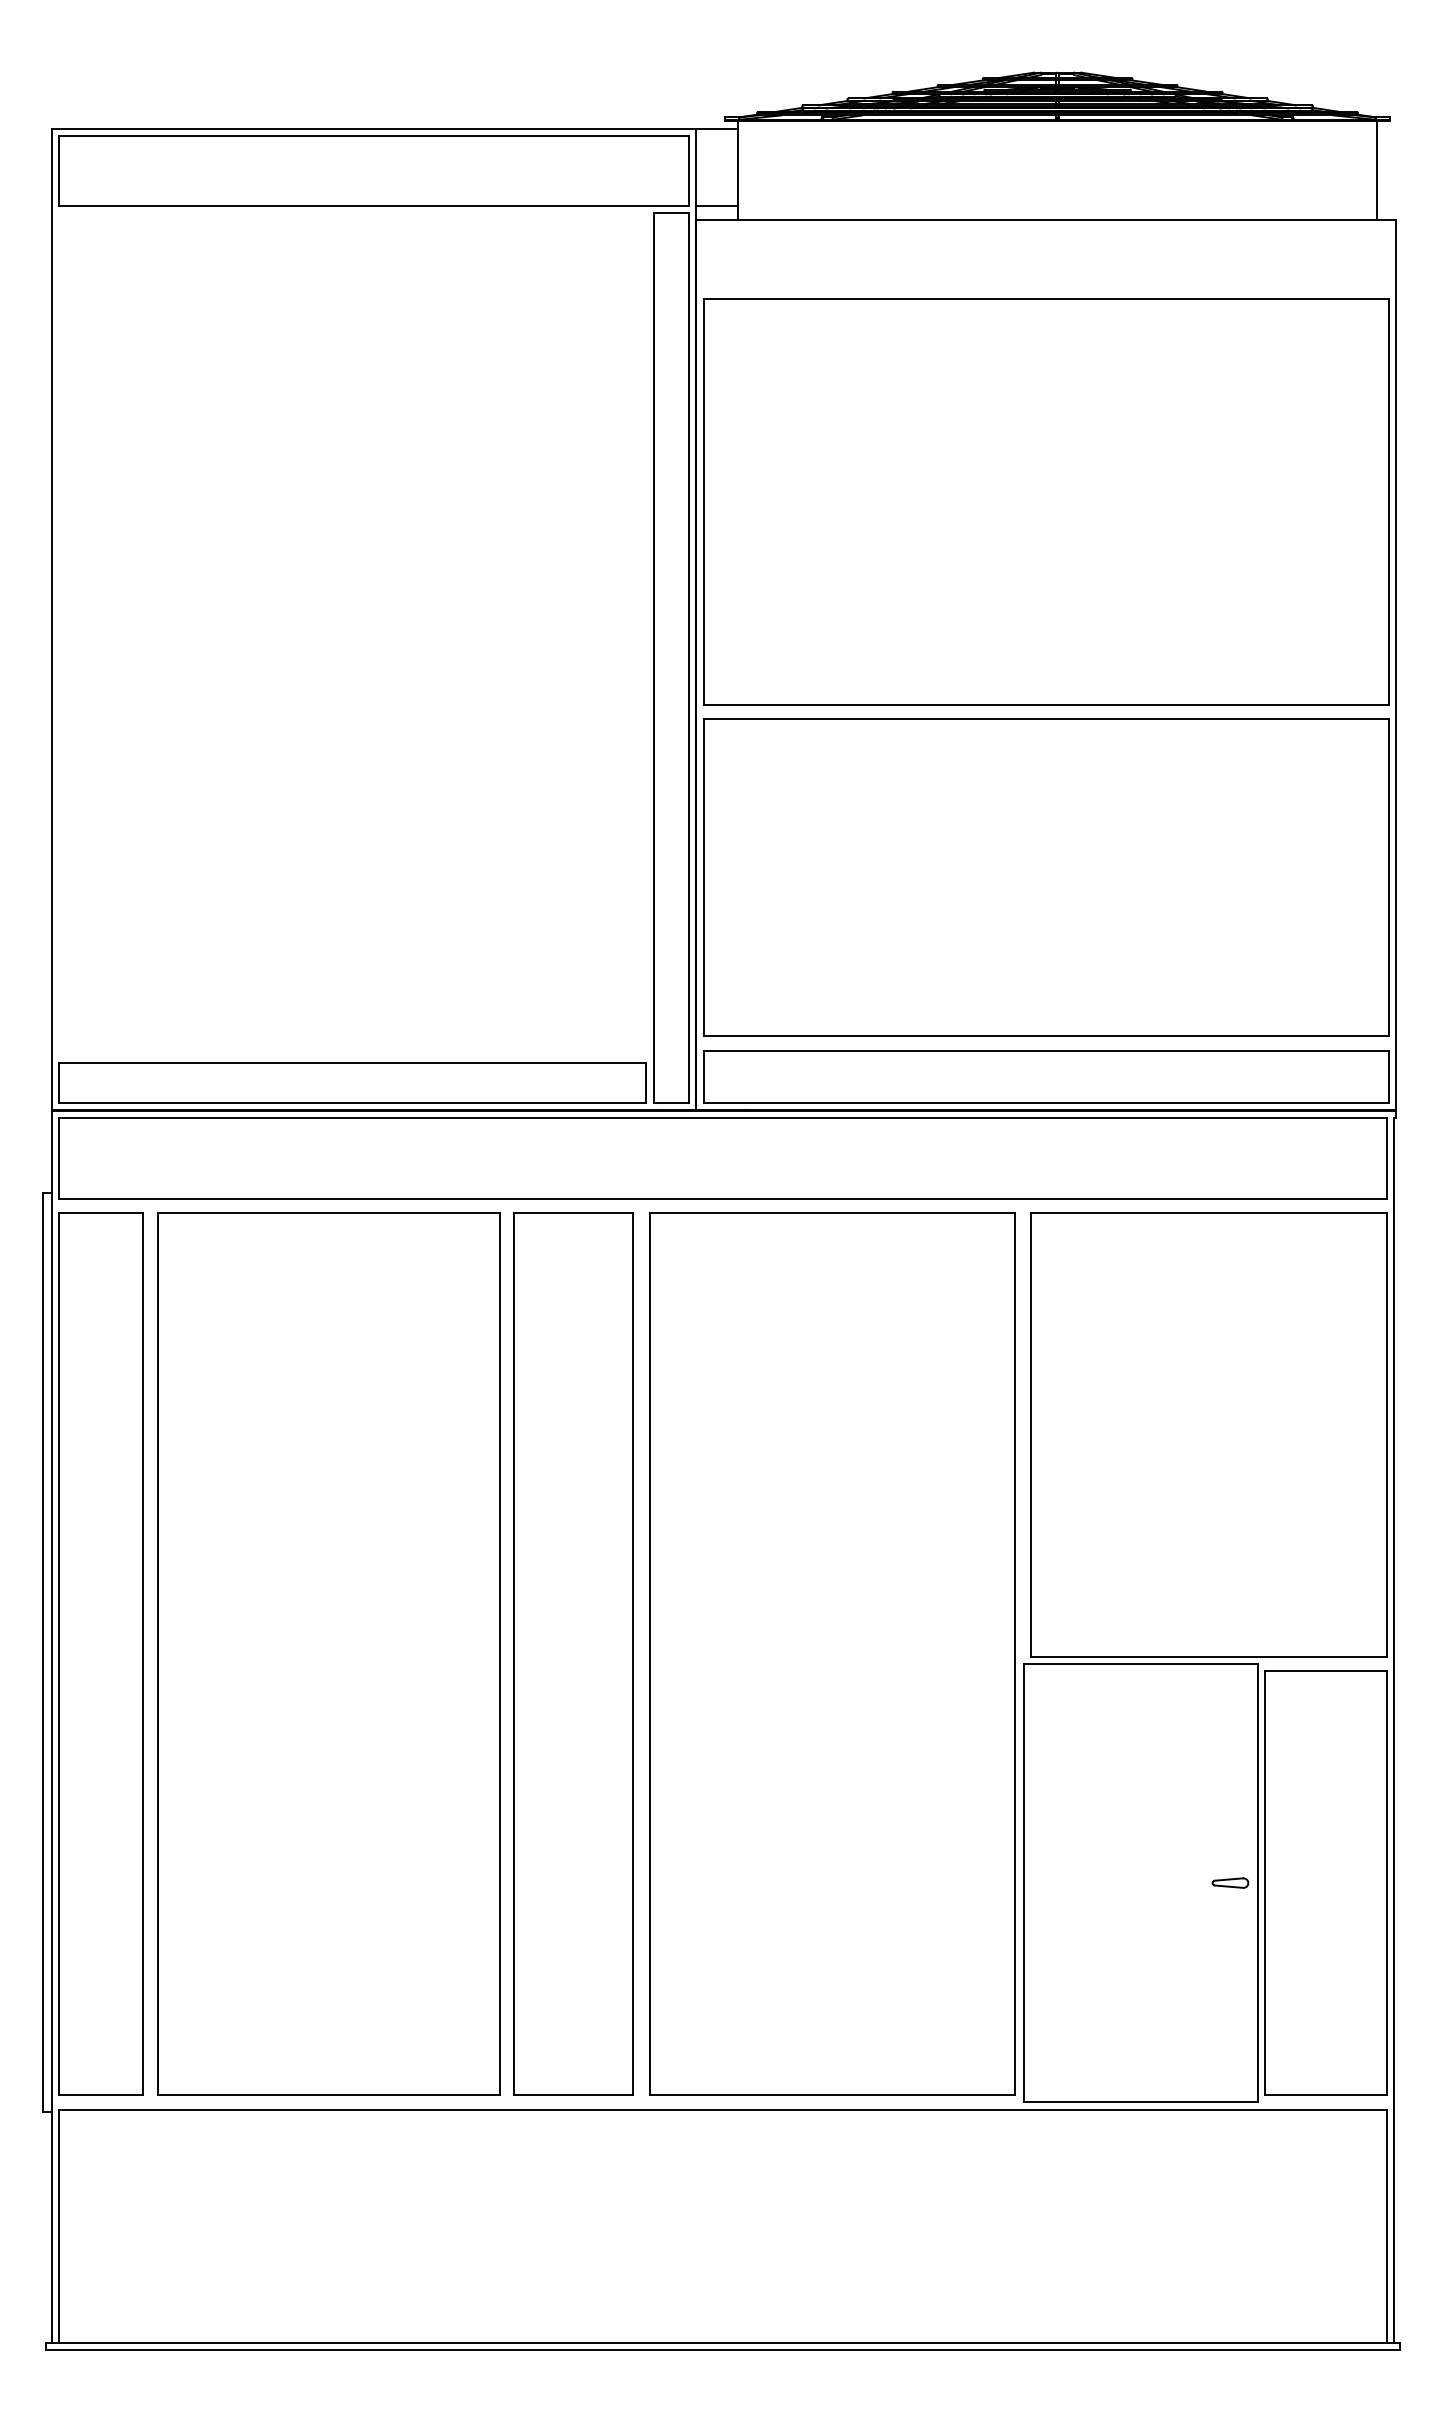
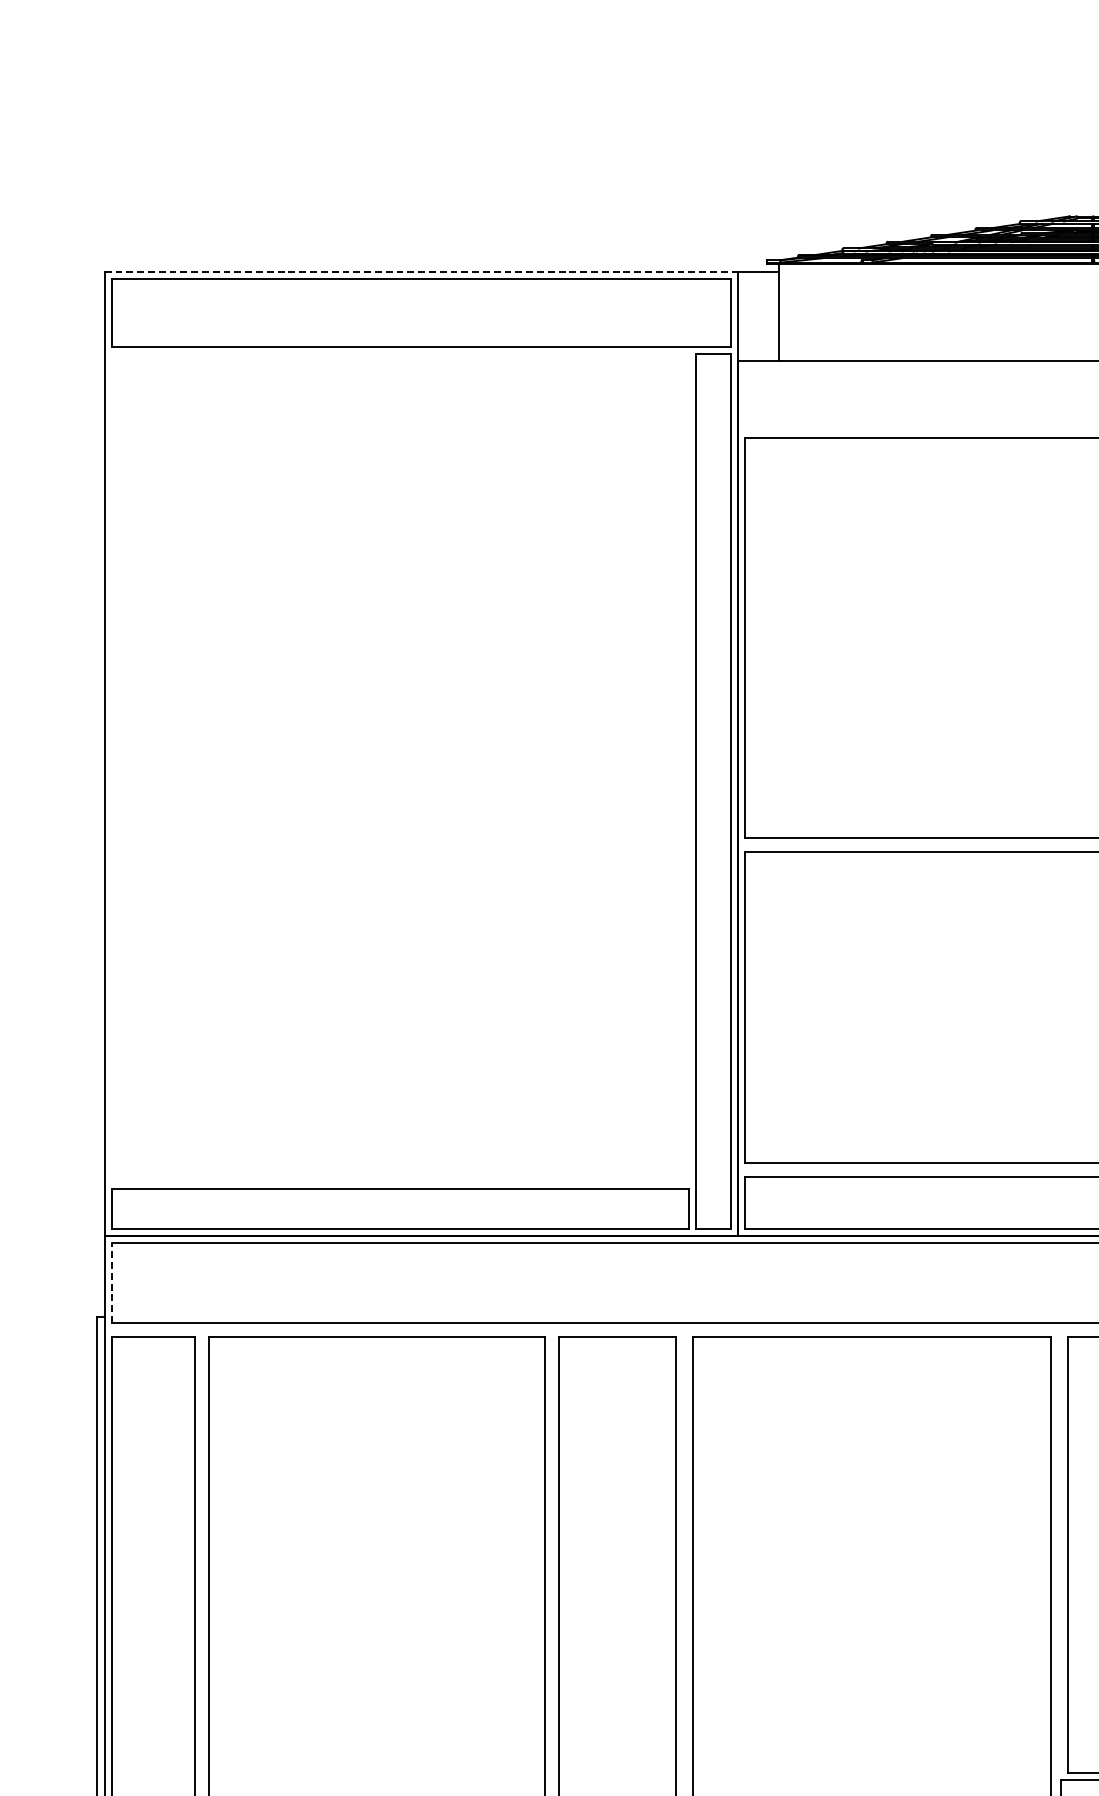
line: (373, 129) -> (421, 272), solid -> dashed
line: (717, 205) -> (759, 346), removed
line: (58, 1158) -> (111, 1283), solid -> dashed

